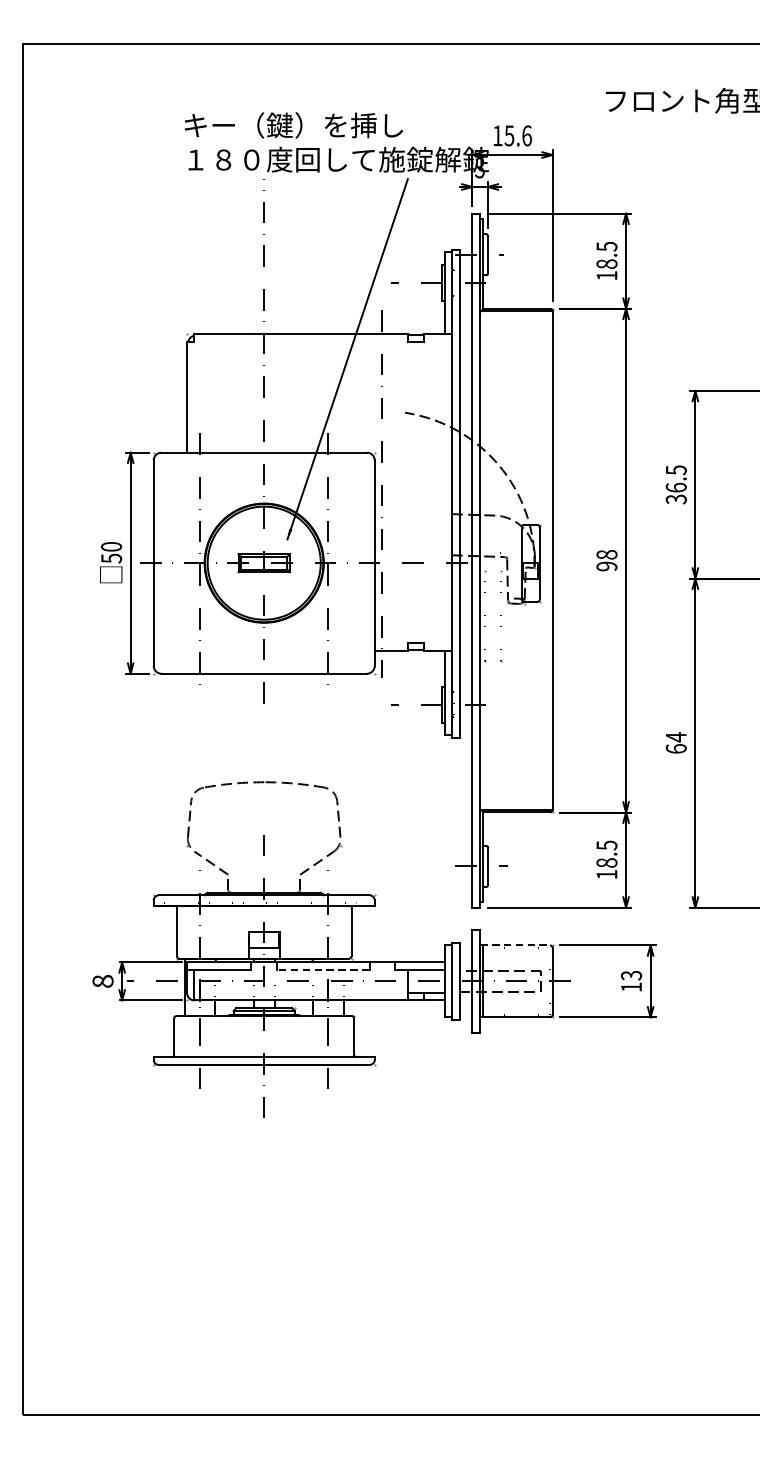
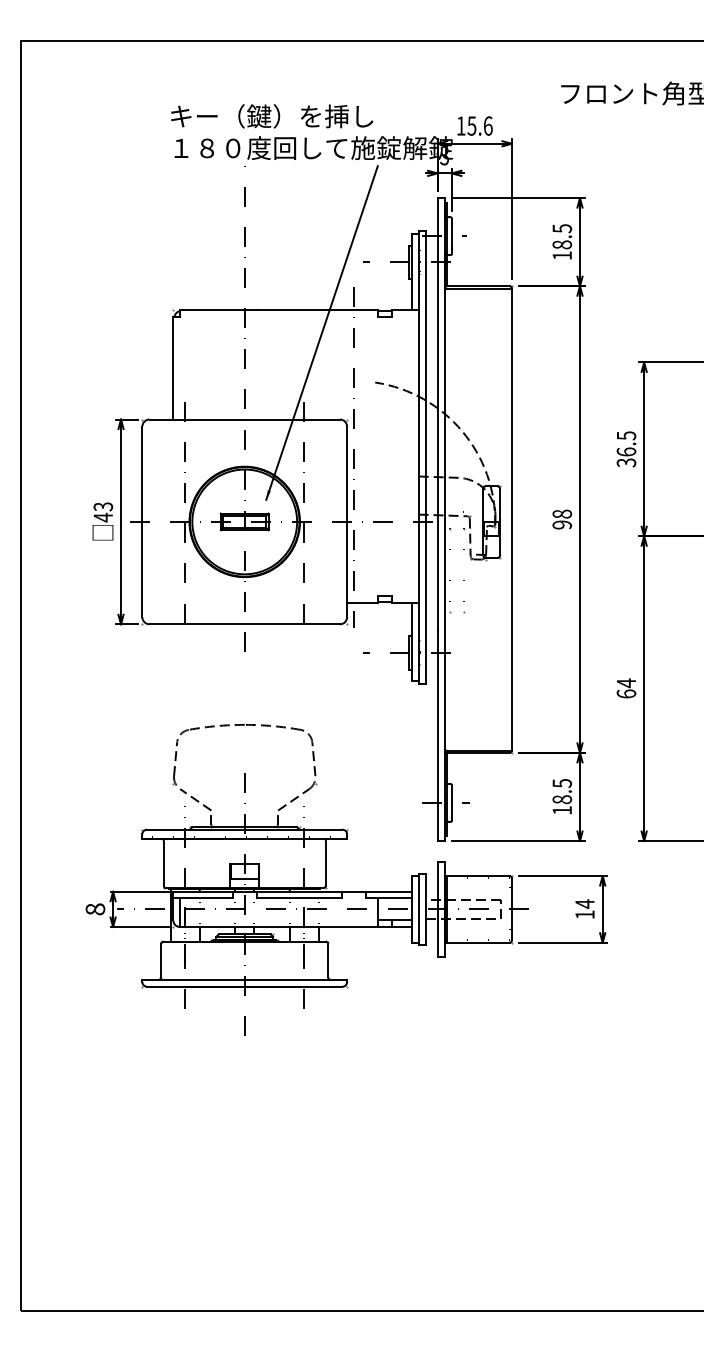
text: (111, 553) -> (103, 512), 50 -> 43
line: (515, 945) -> (477, 876), dashed -> solid
line: (323, 969) -> (299, 898), dashed -> solid
text: (630, 975) -> (584, 903), 13 -> 14

